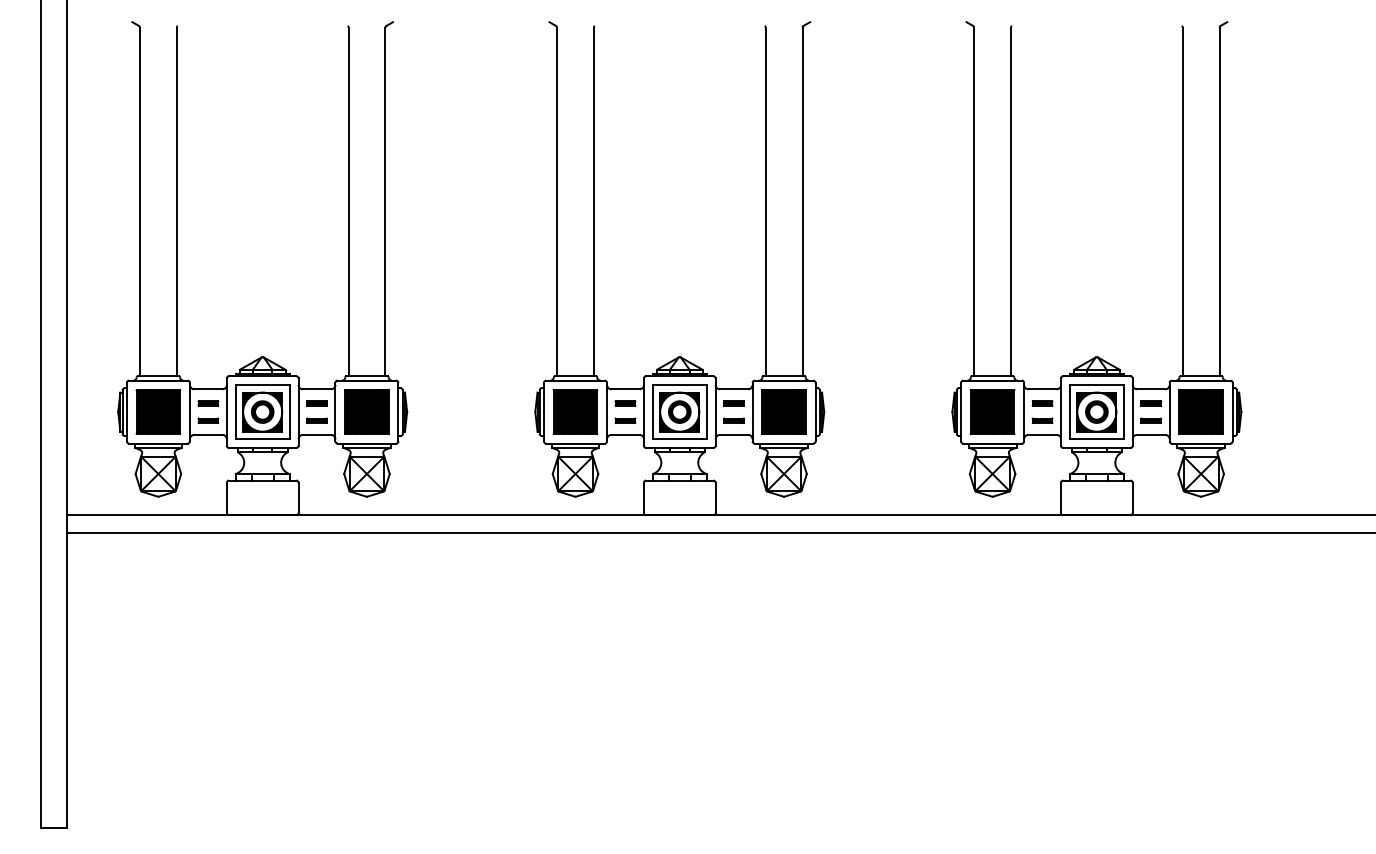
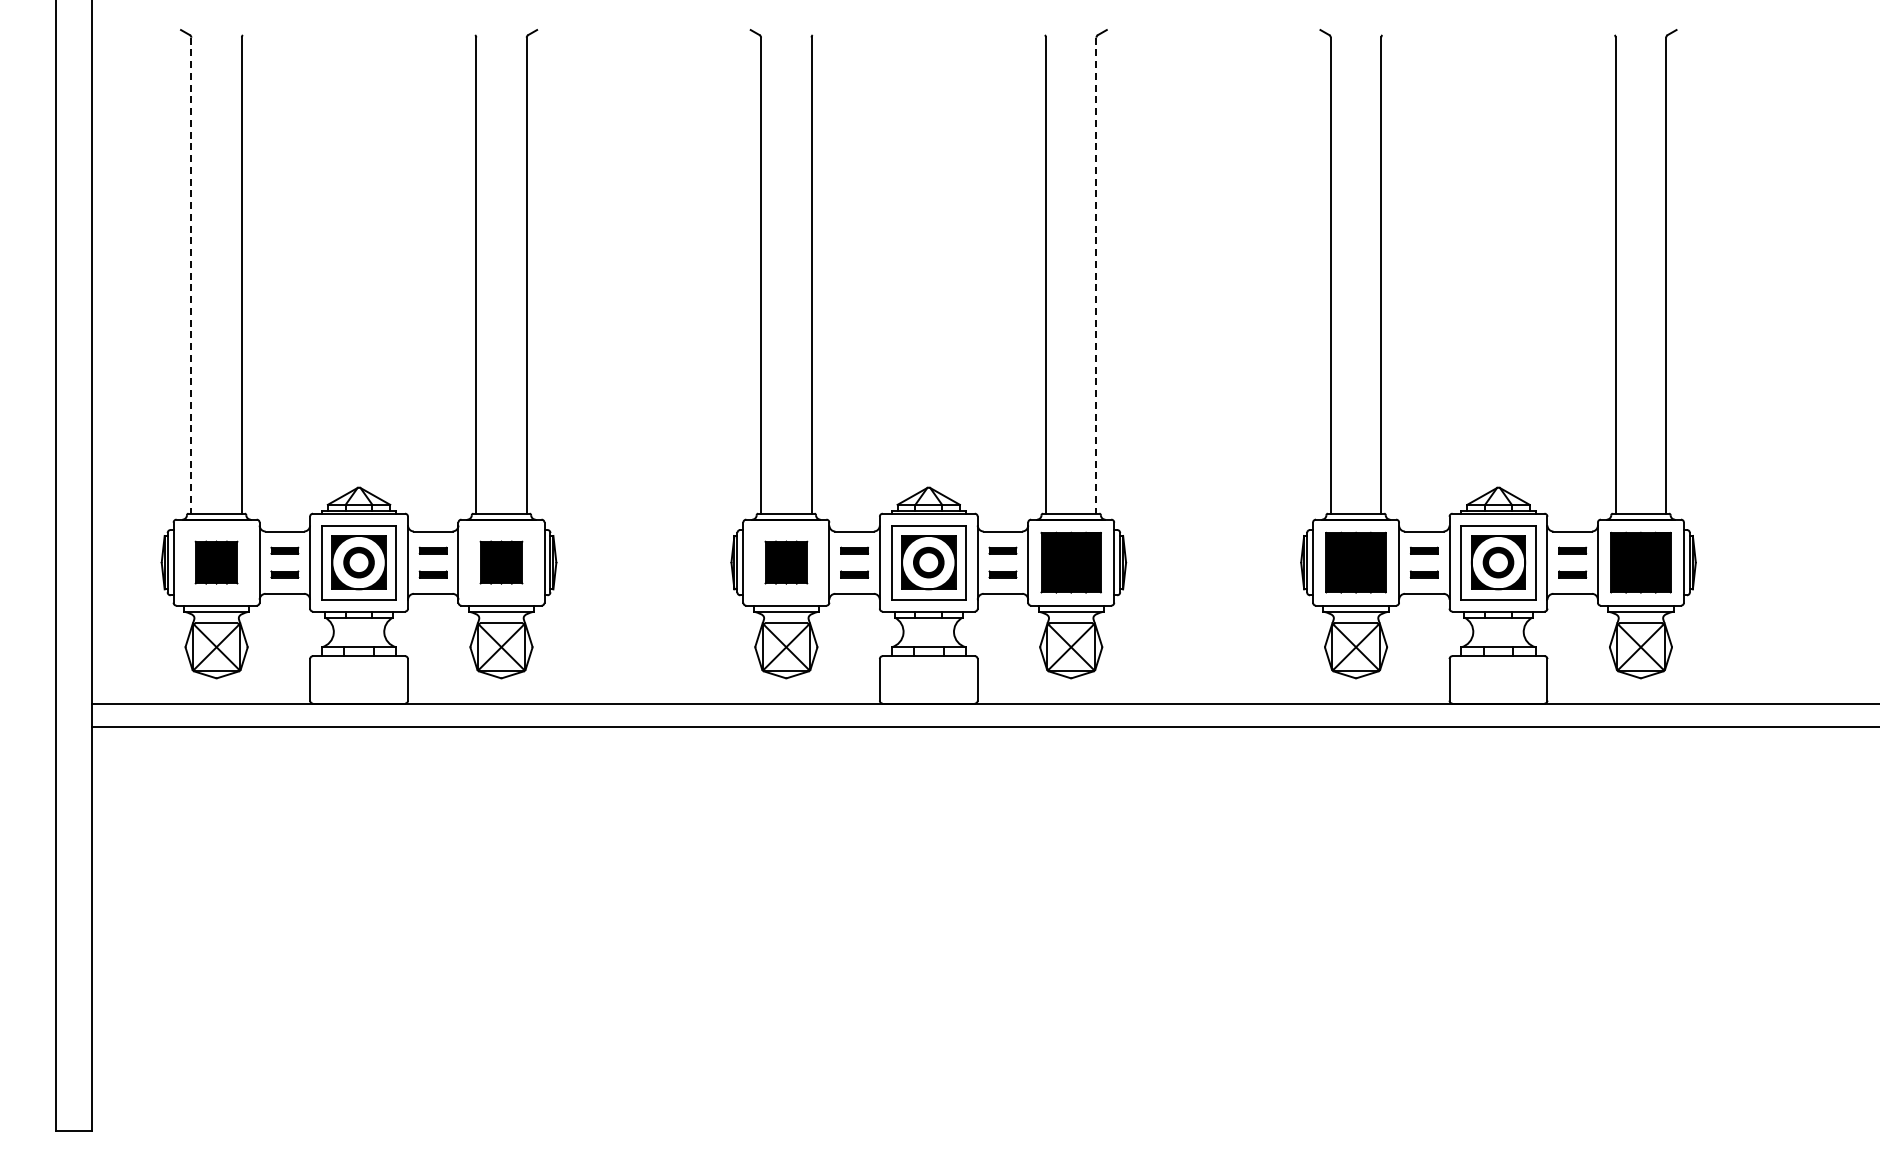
line: (140, 202) -> (191, 276), solid -> dashed
line: (802, 202) -> (1096, 276), solid -> dashed
part: (158, 411) -> (216, 562), size x0.7
part: (366, 411) -> (501, 562), size x0.7
part: (575, 411) -> (786, 562), size x0.7

